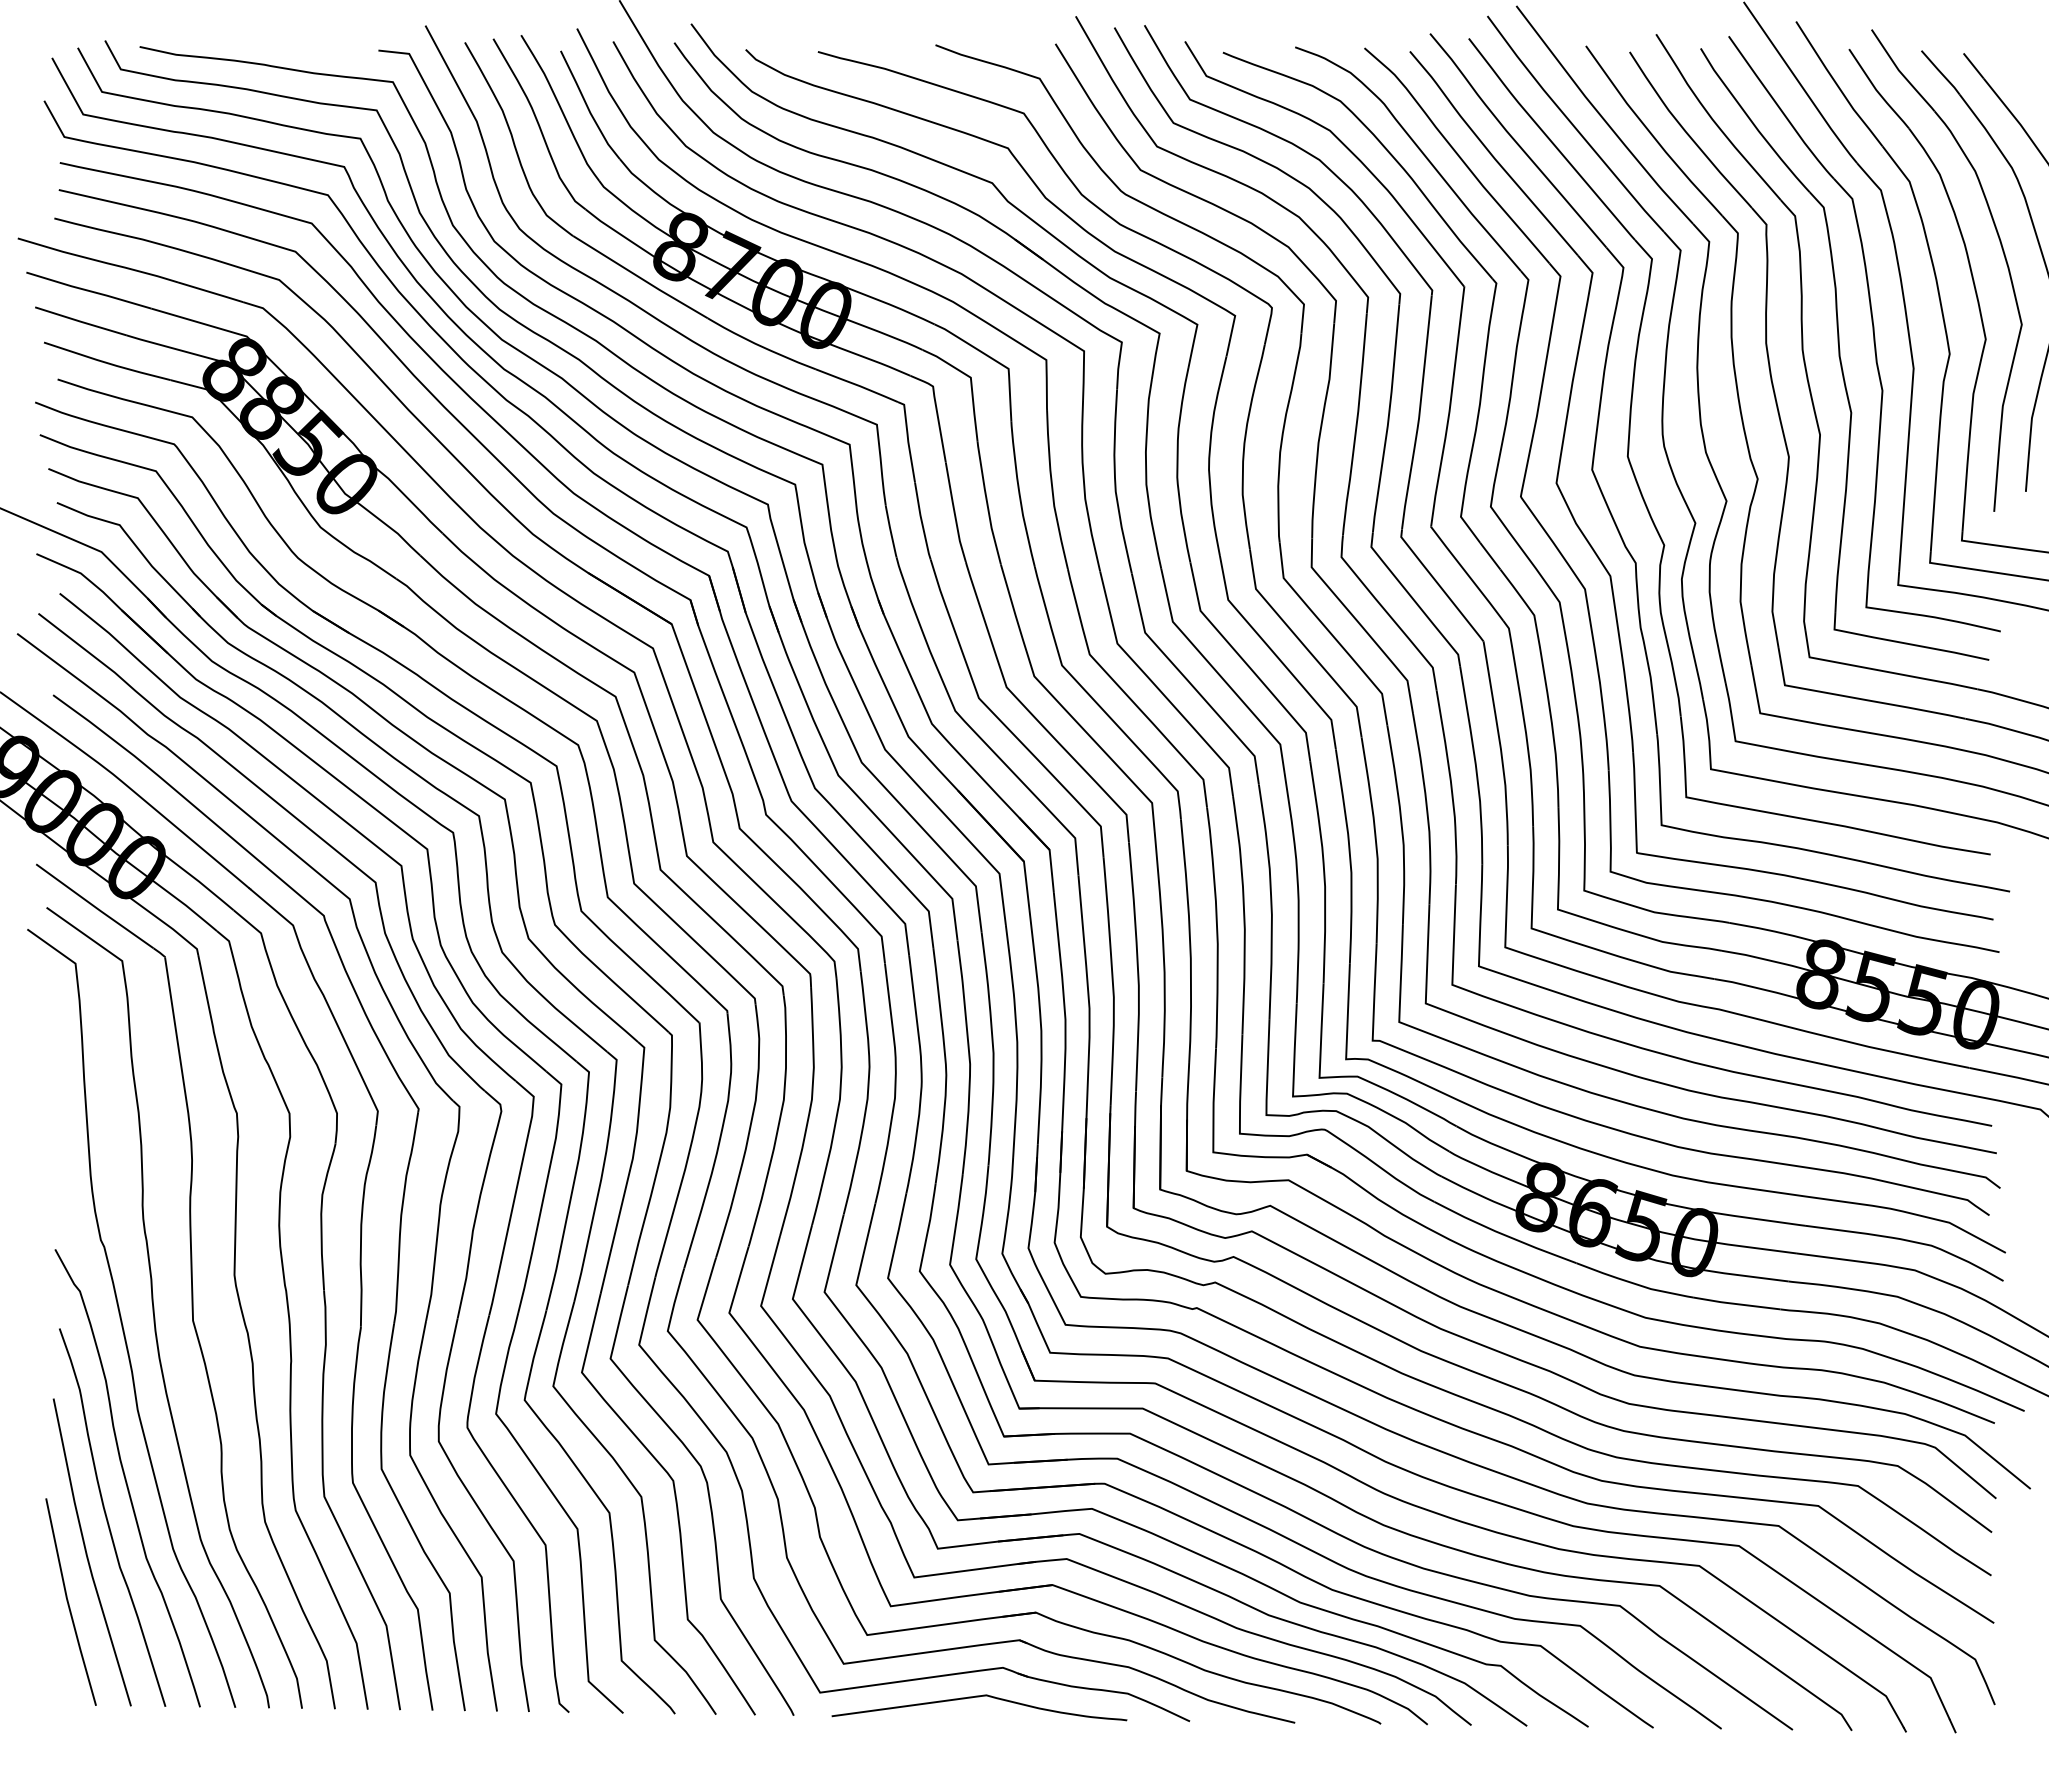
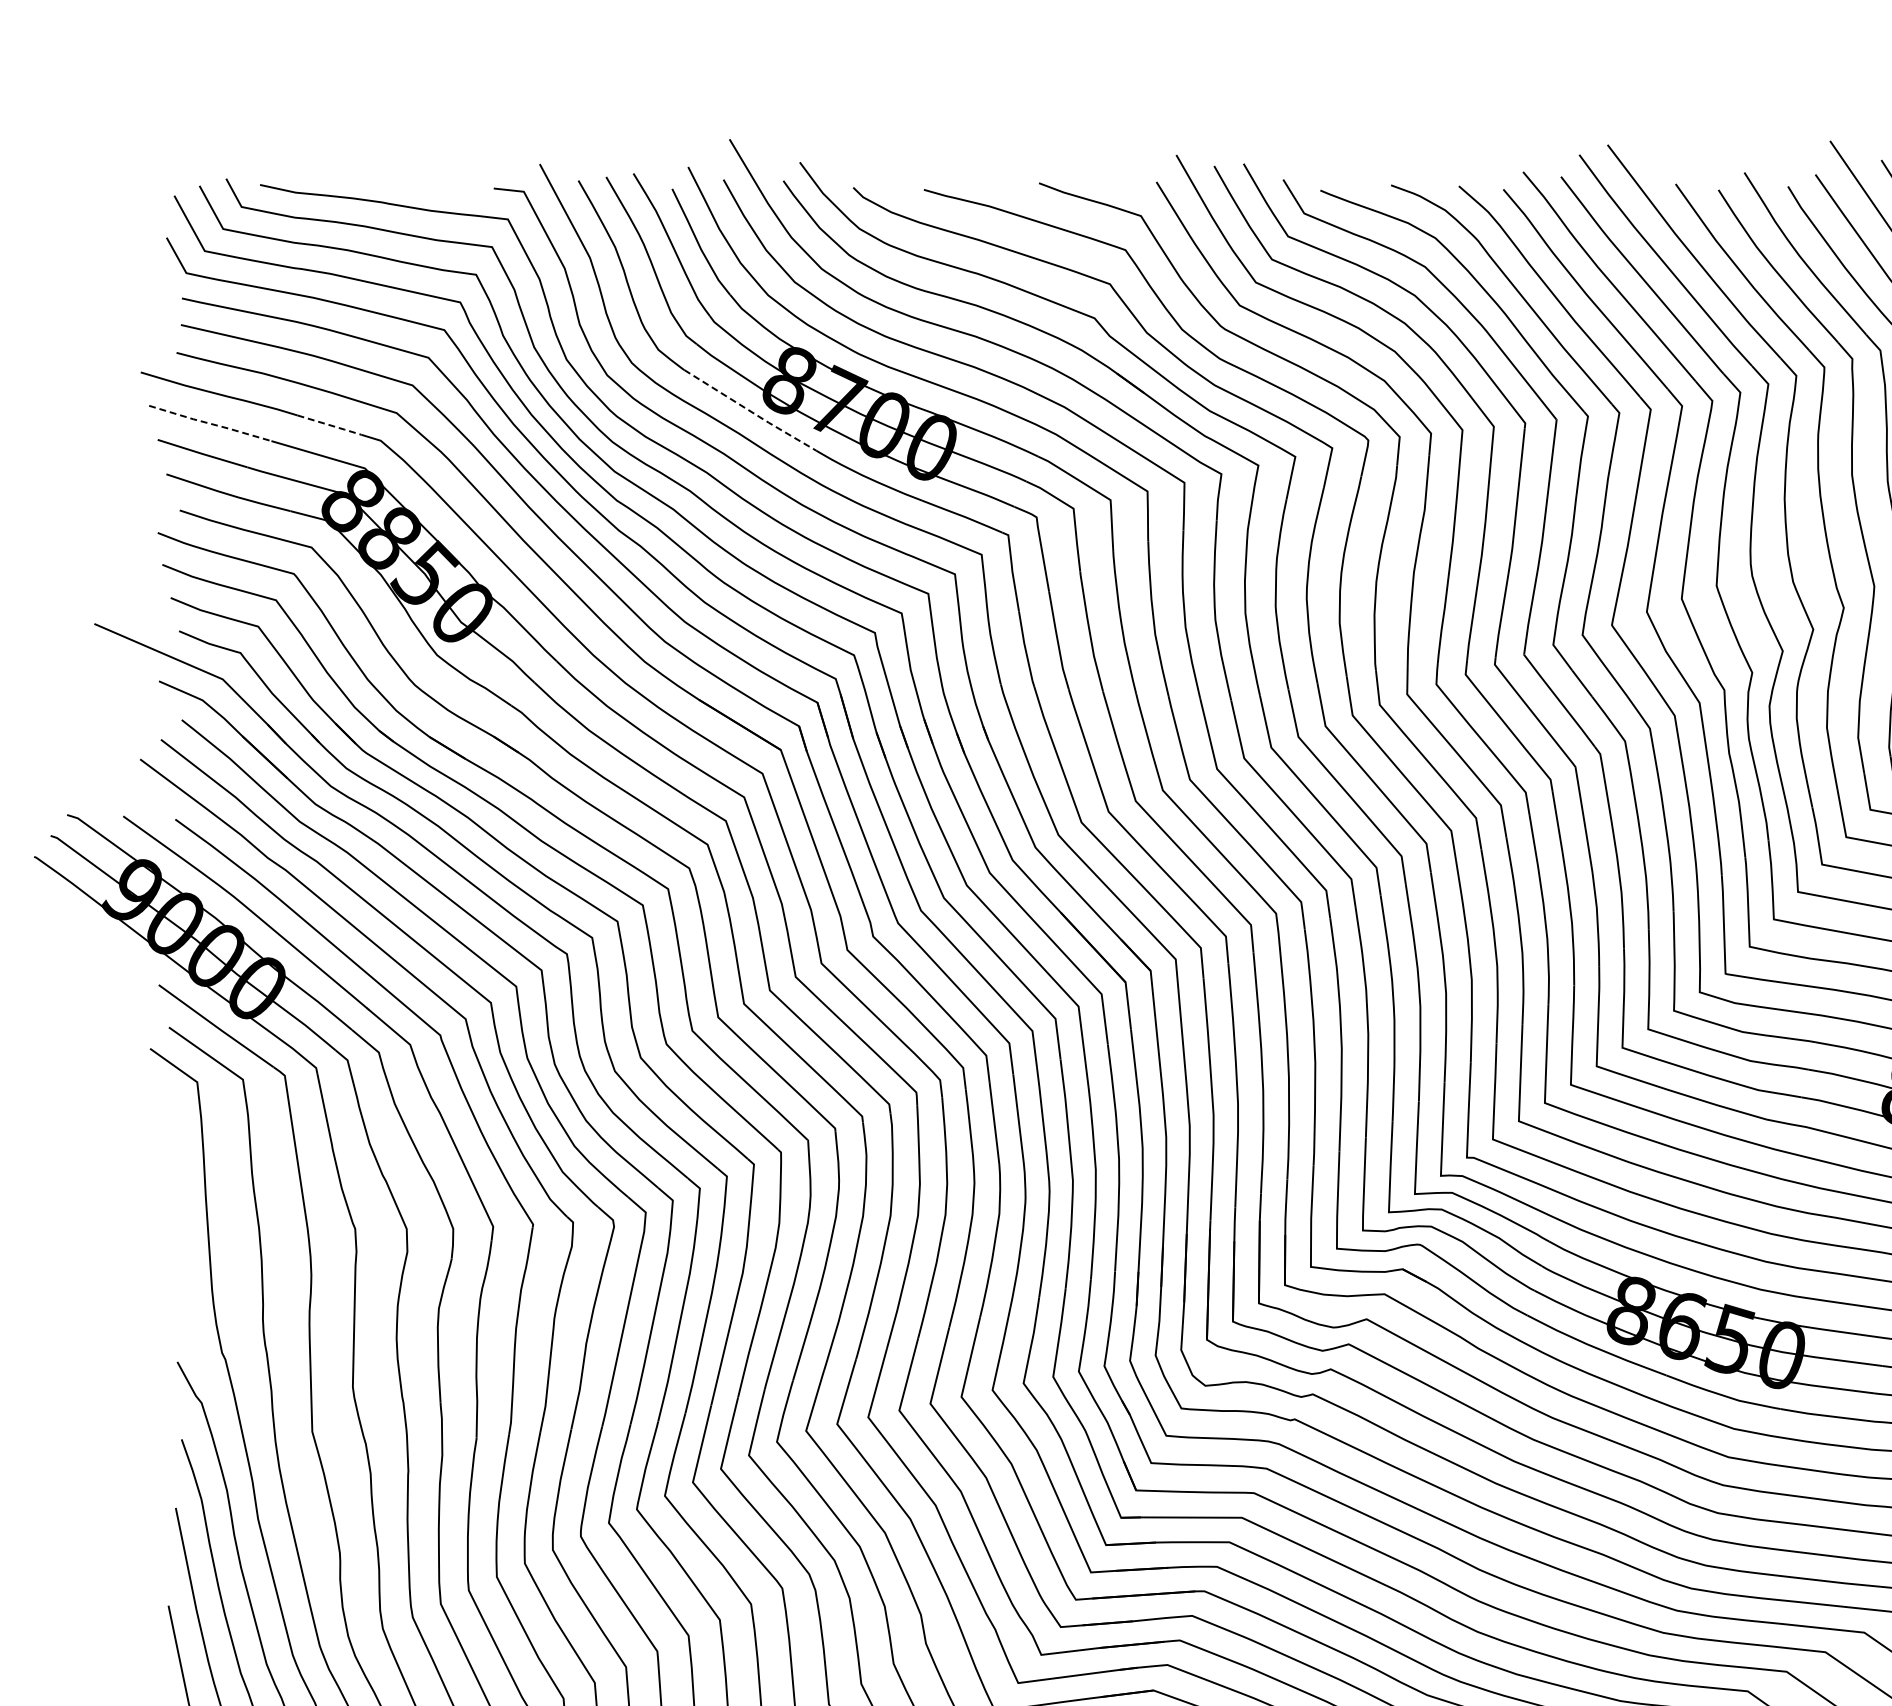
line: (640, 278) -> (750, 411), solid -> dashed
line: (88, 290) -> (209, 423), solid -> dashed
line: (211, 292) -> (330, 425), solid -> dashed

